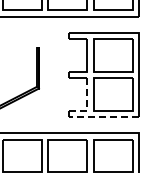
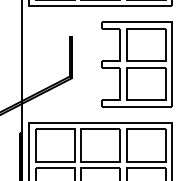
line: (87, 103) -> (120, 93), dashed -> solid
line: (104, 116) -> (137, 106), dashed -> solid

